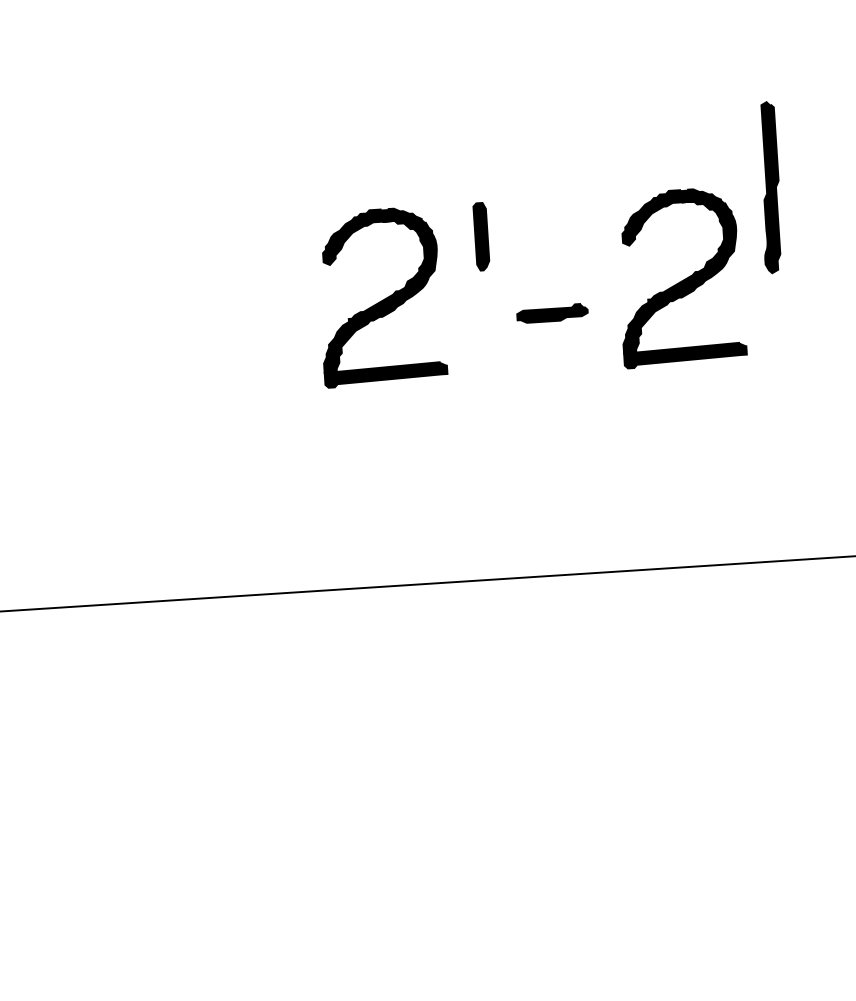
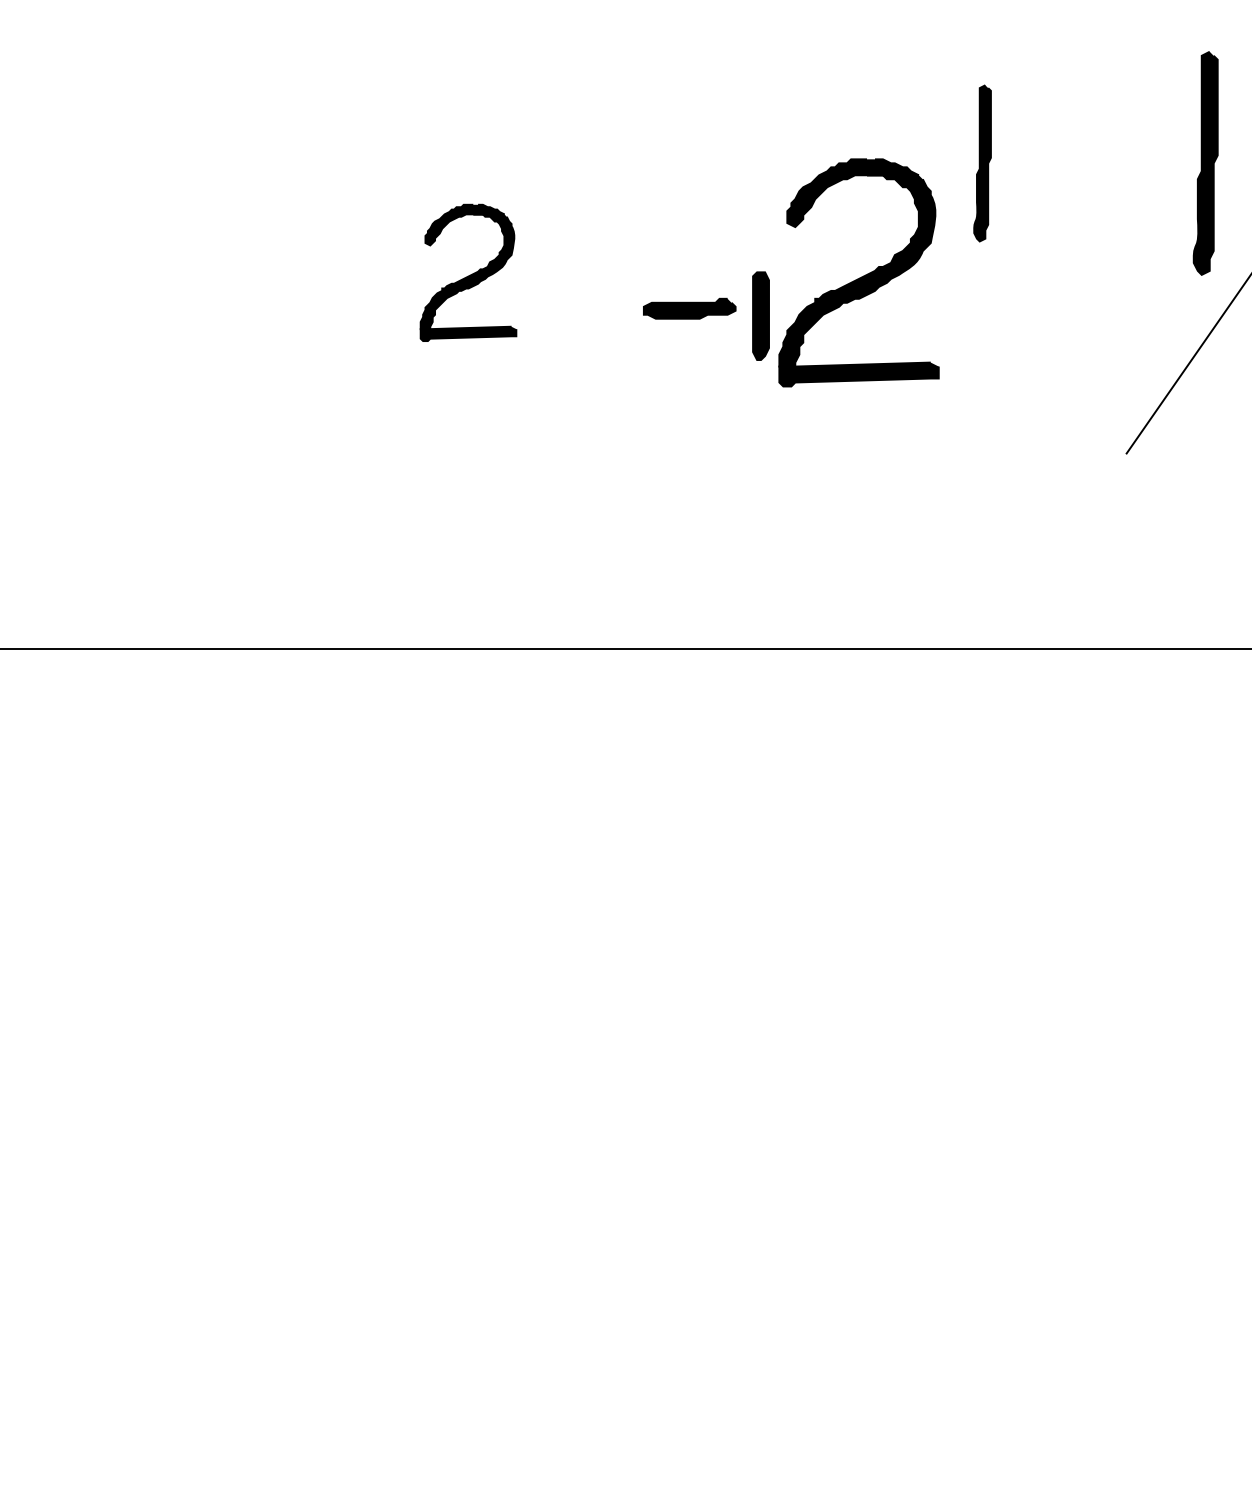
part: (769, 187) -> (982, 163), size x0.7
part: (481, 236) -> (760, 315), moved
part: (381, 296) -> (468, 272), size x0.6

